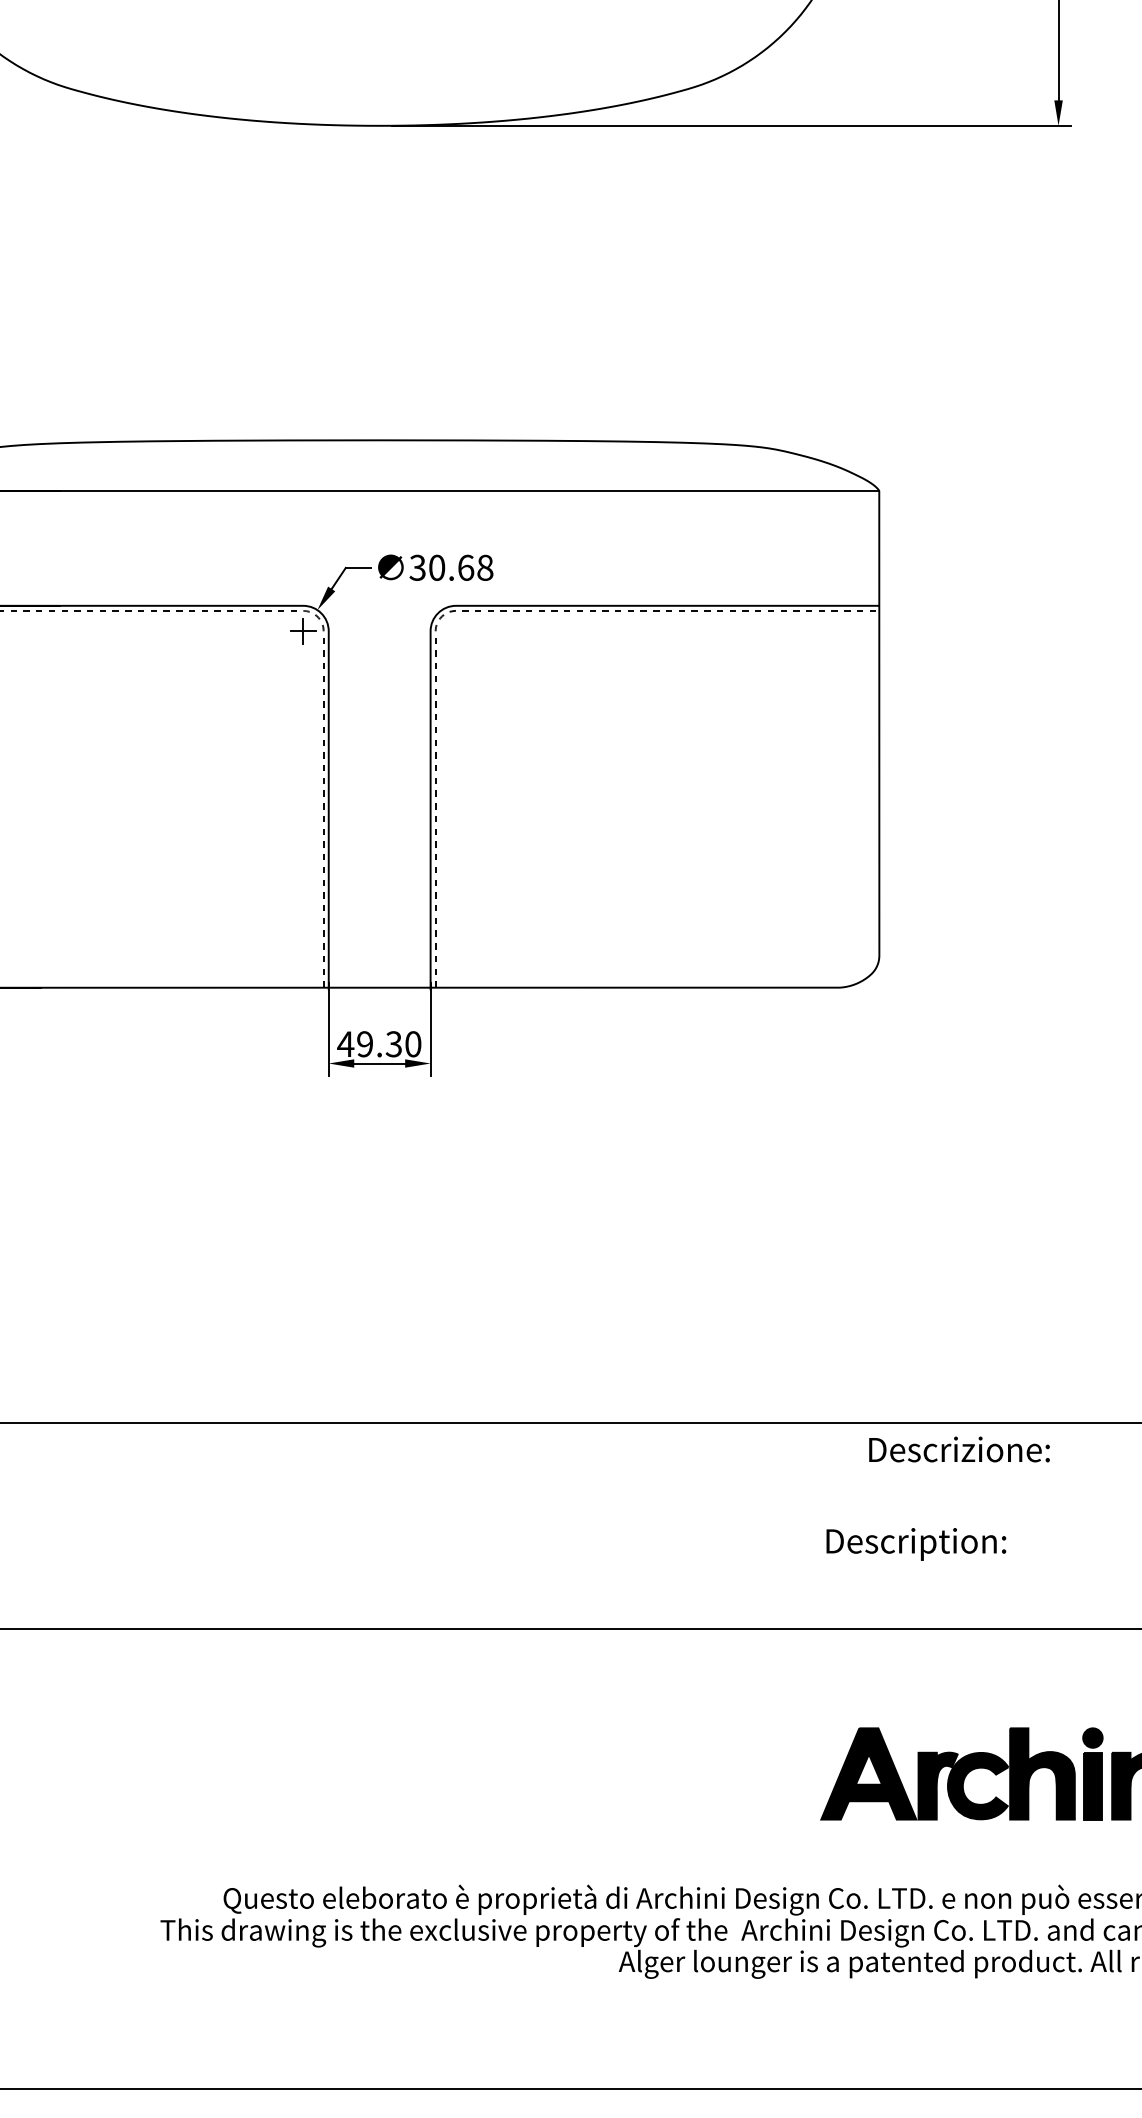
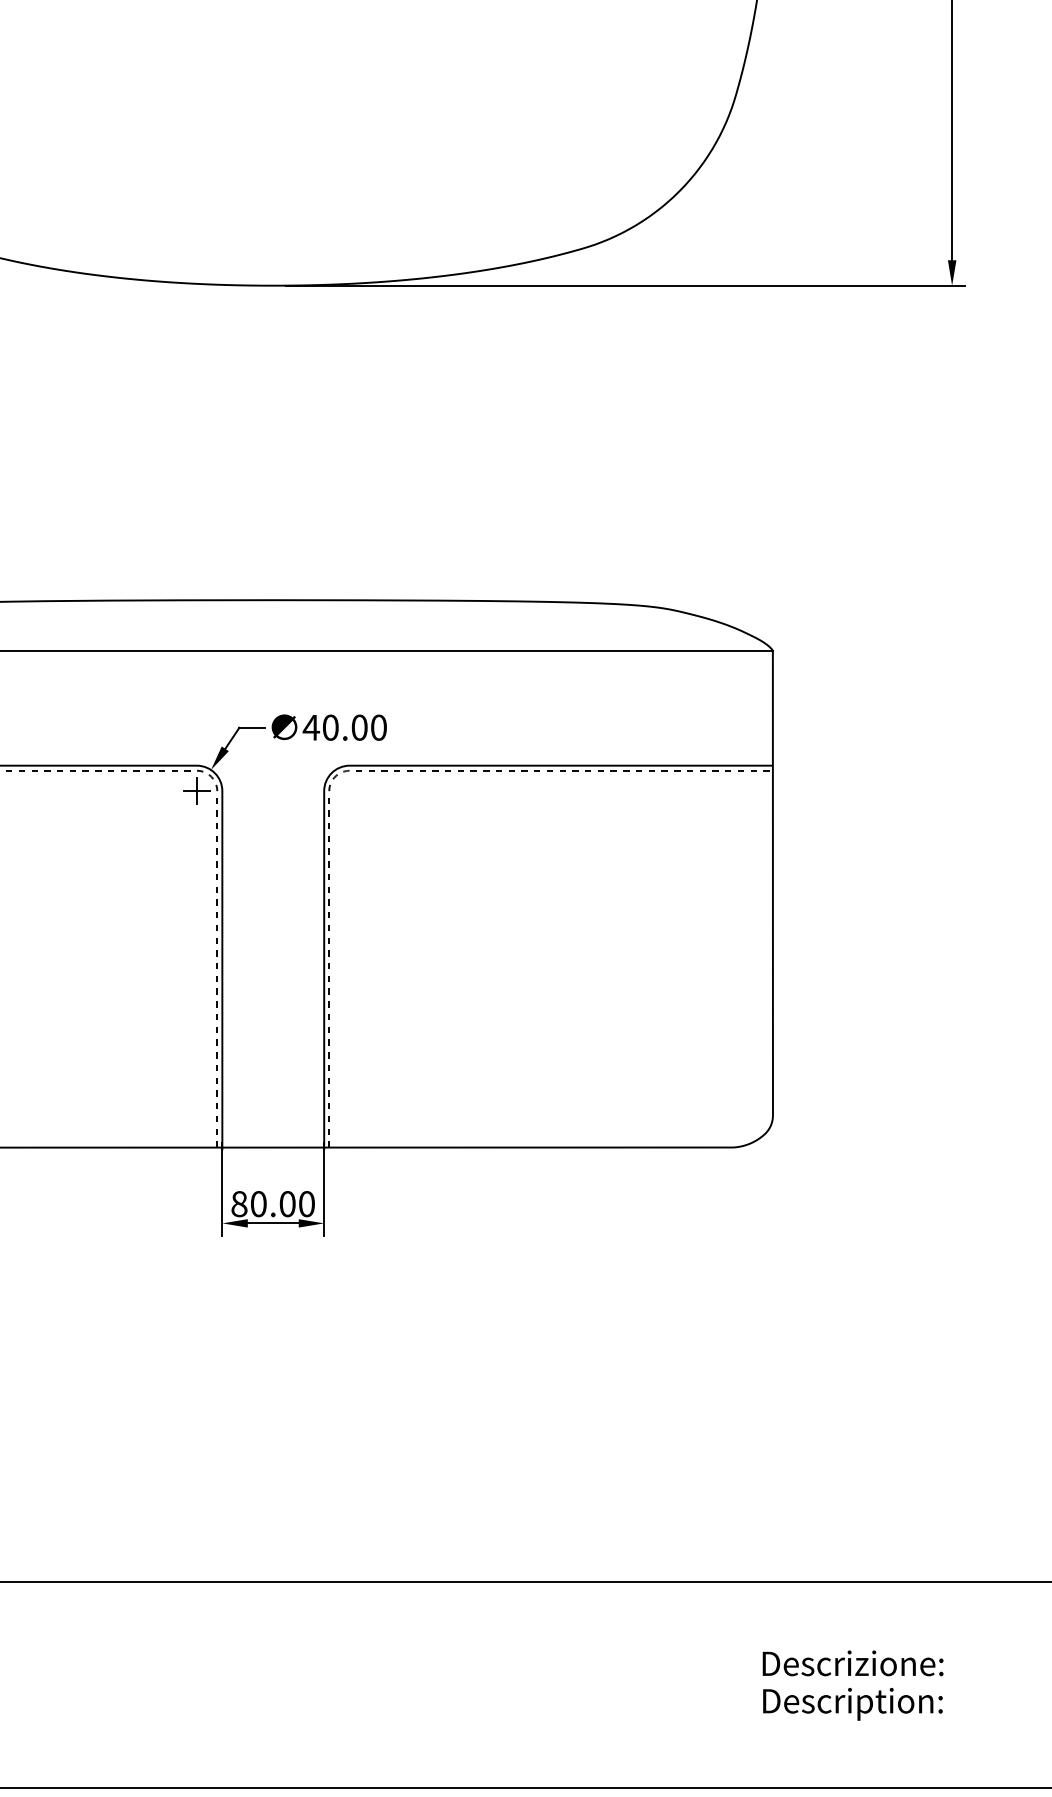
text: (451, 567) -> (345, 727), 30.68 -> 40.00
text: (369, 1044) -> (263, 1204), 49.30 -> 80.00
text: (959, 1449) -> (853, 1663), moved
text: (916, 1544) -> (853, 1704), moved

